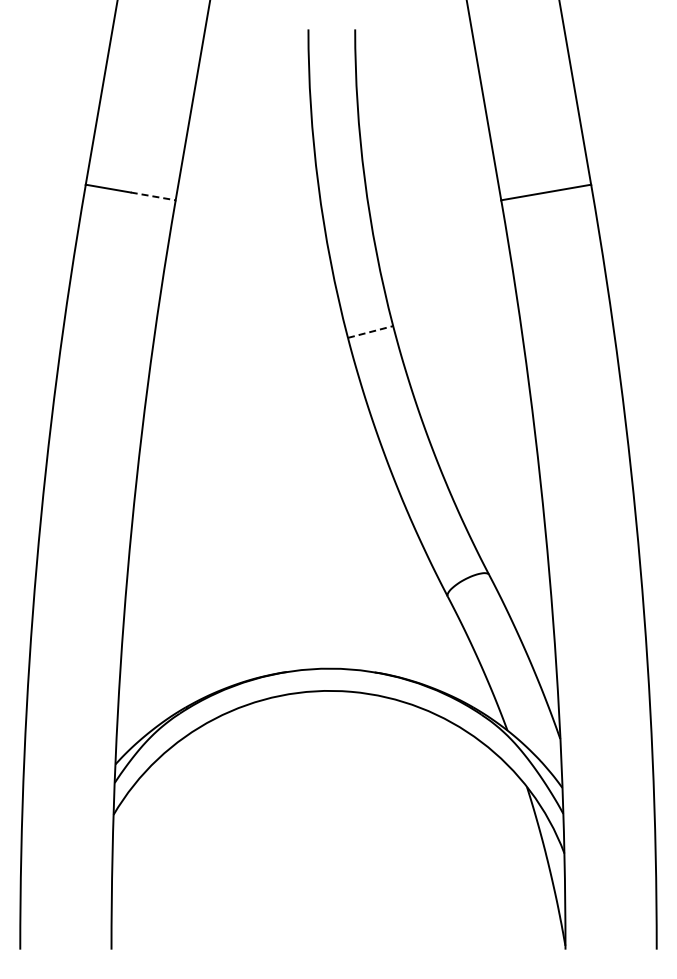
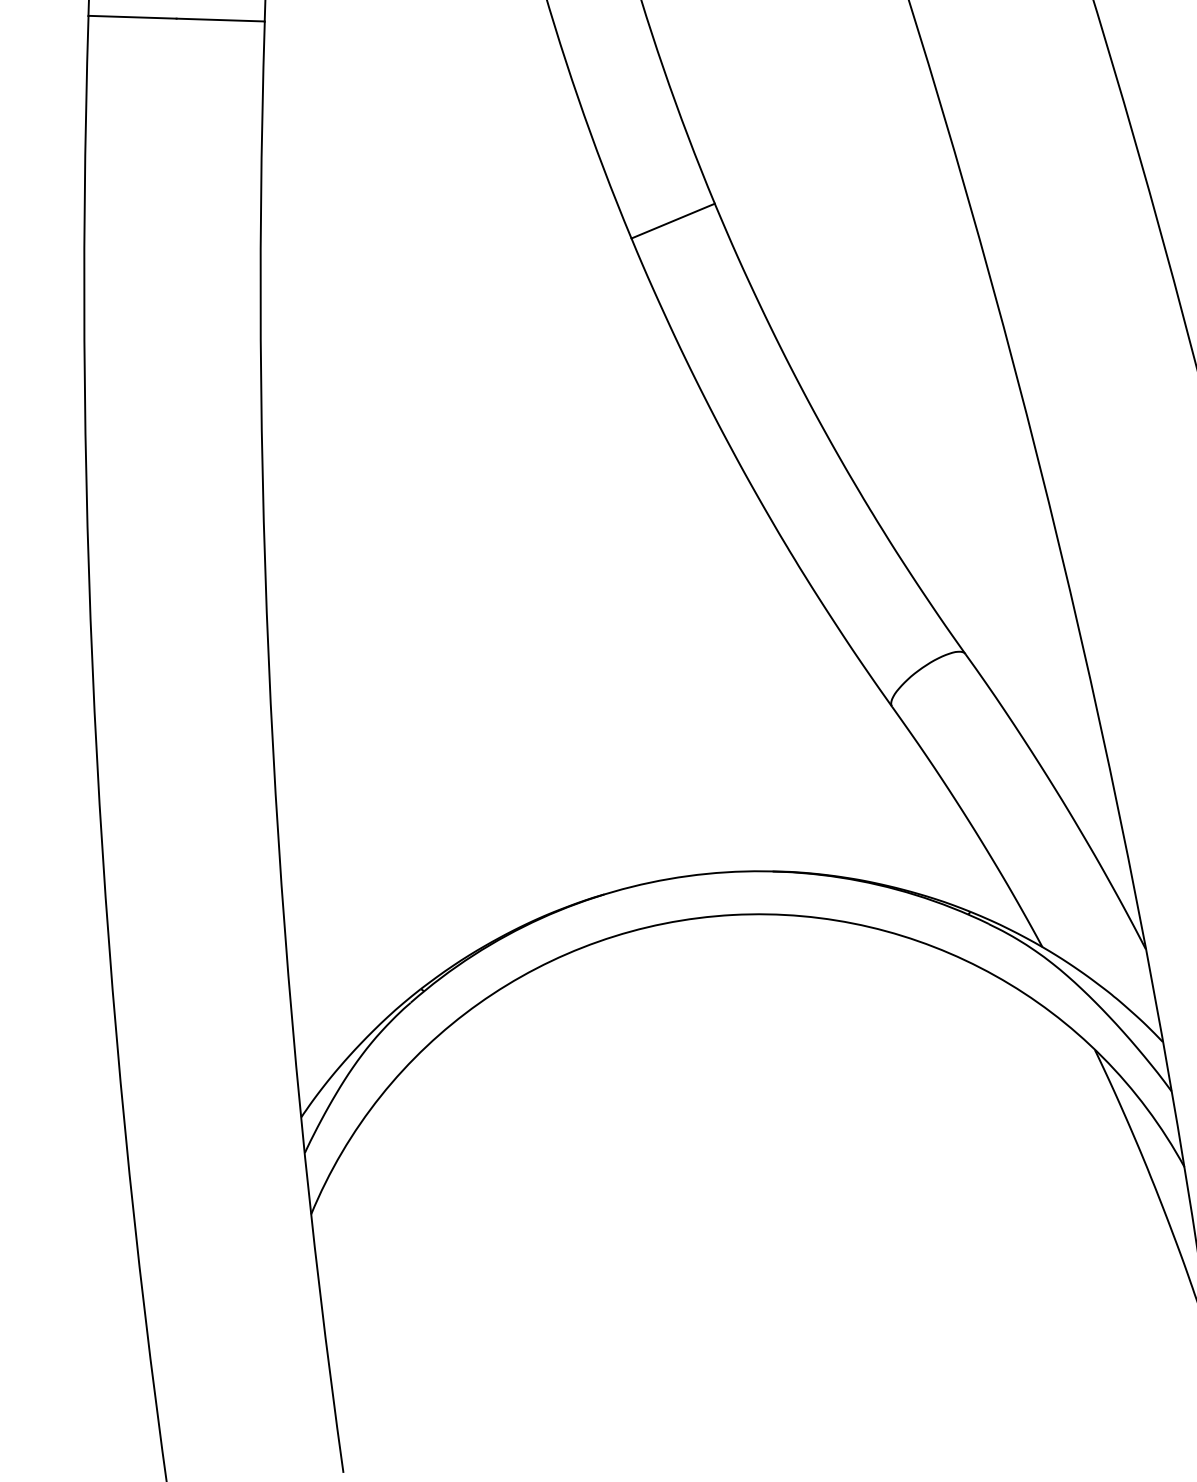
line: (153, 196) -> (221, 20), dashed -> solid
line: (371, 331) -> (674, 219), dashed -> solid

